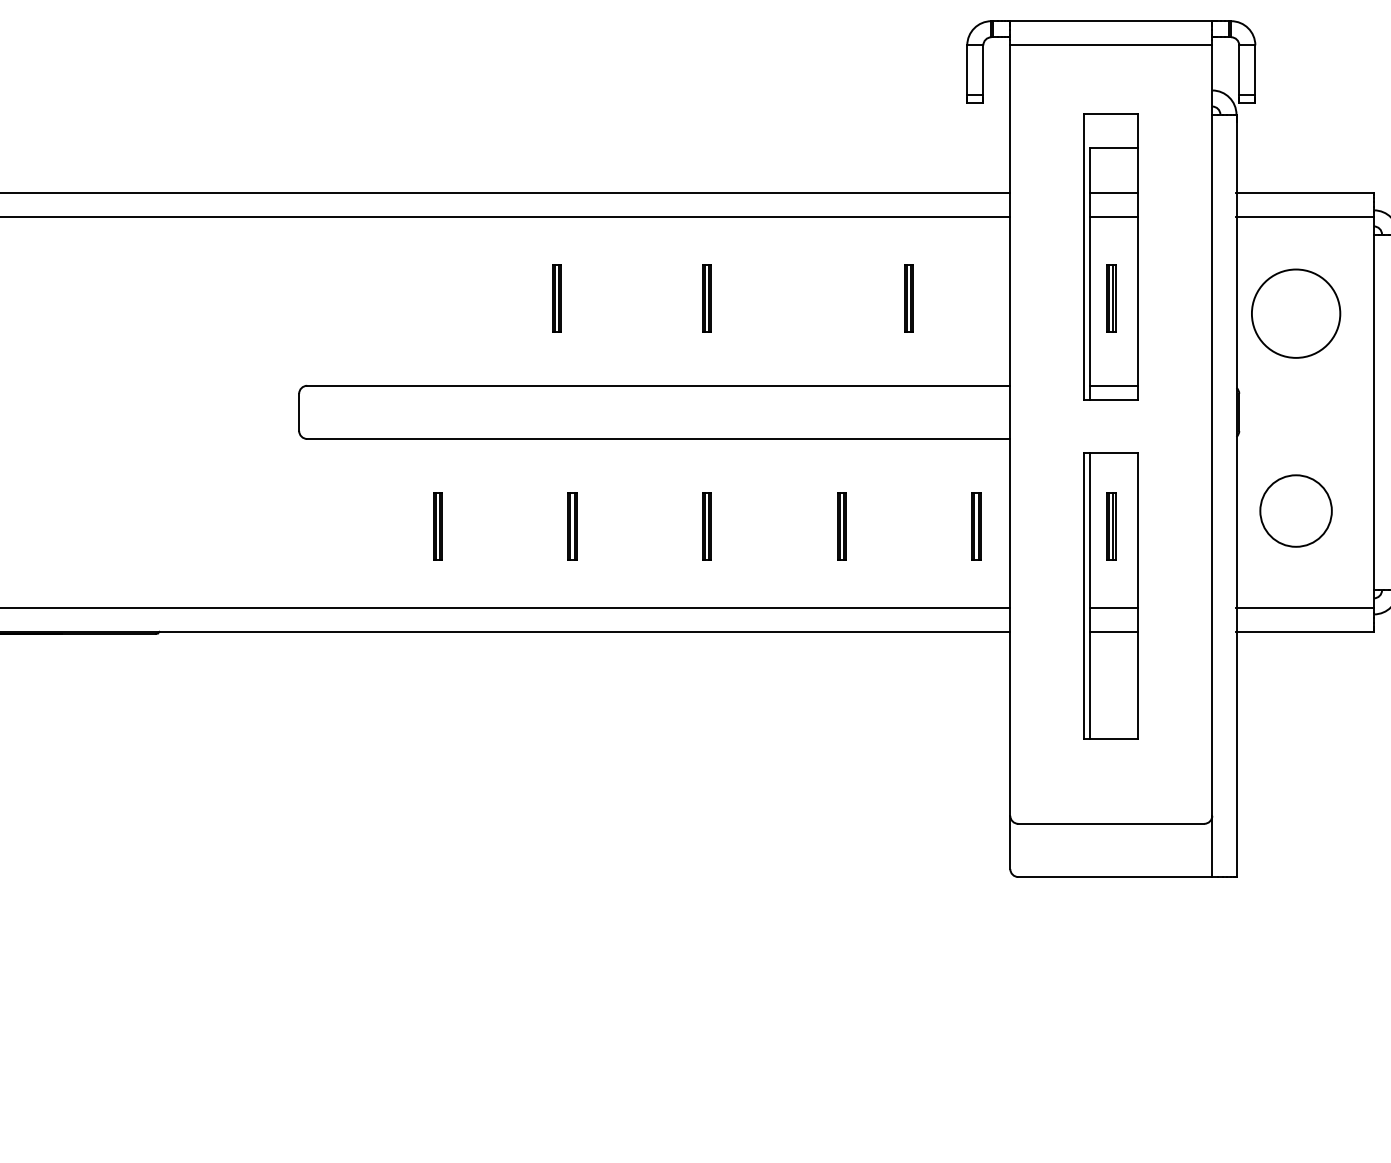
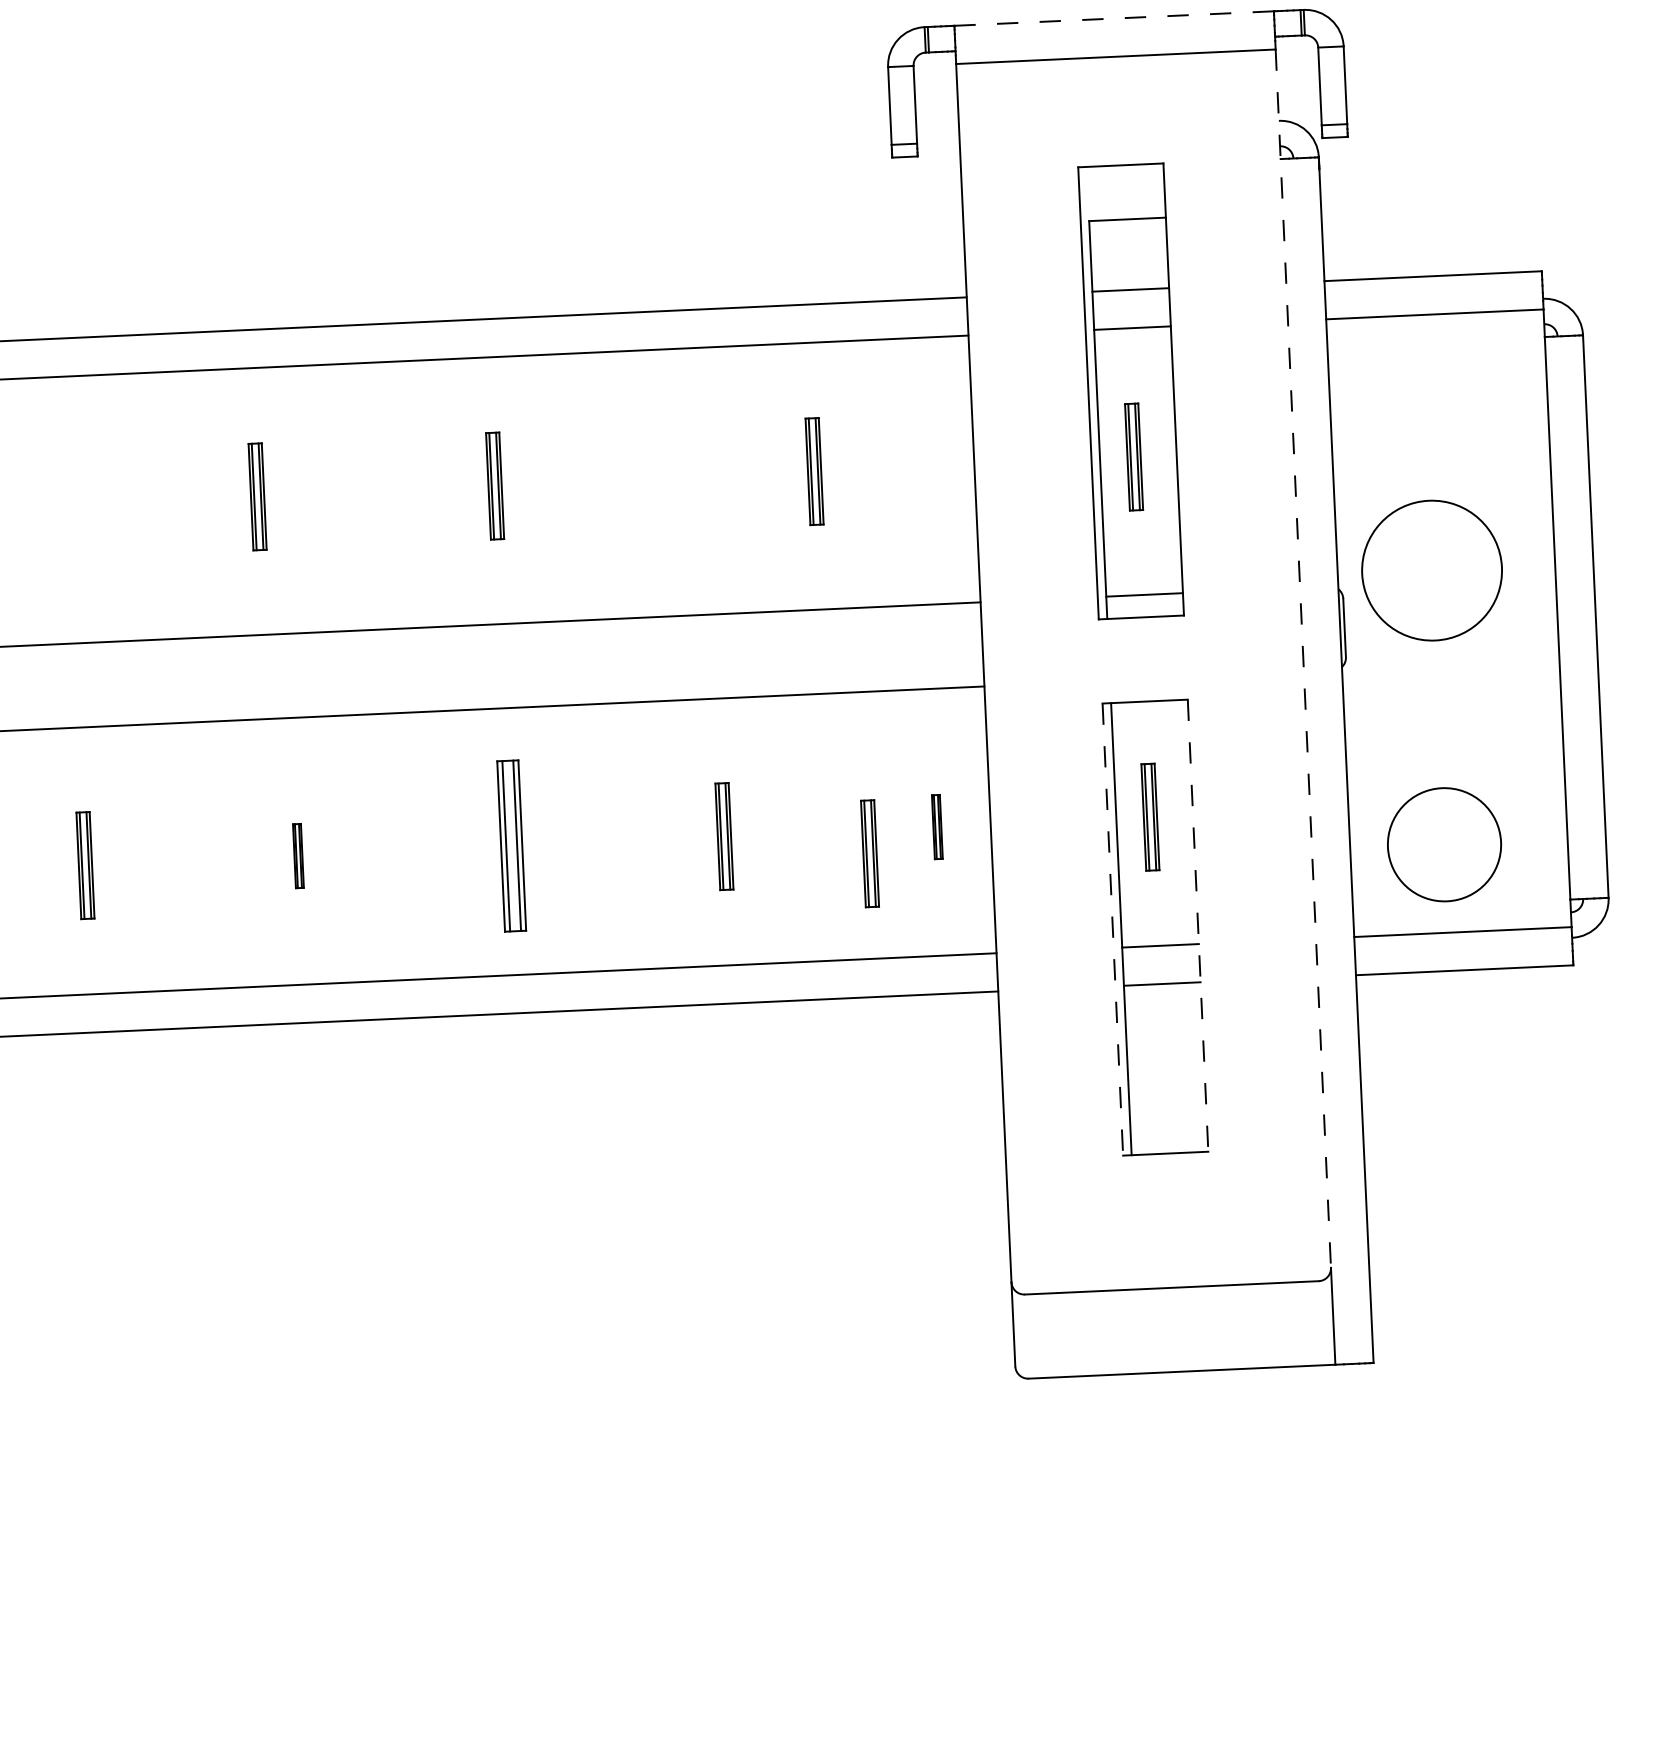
line: (1110, 21) -> (1112, 19), solid -> dashed
circle: (1296, 313) -> (1432, 570), moved
line: (1212, 431) -> (1303, 660), solid -> dashed
circle: (1295, 510) -> (1443, 843), moved
part: (572, 526) -> (298, 856), size x0.6
part: (706, 526) -> (510, 846), size x1.6
part: (976, 526) -> (937, 827), size x0.6
part: (933, 541) -> (870, 854), added
line: (1084, 596) -> (1113, 930), solid -> dashed
line: (1138, 596) -> (1198, 926), solid -> dashed

